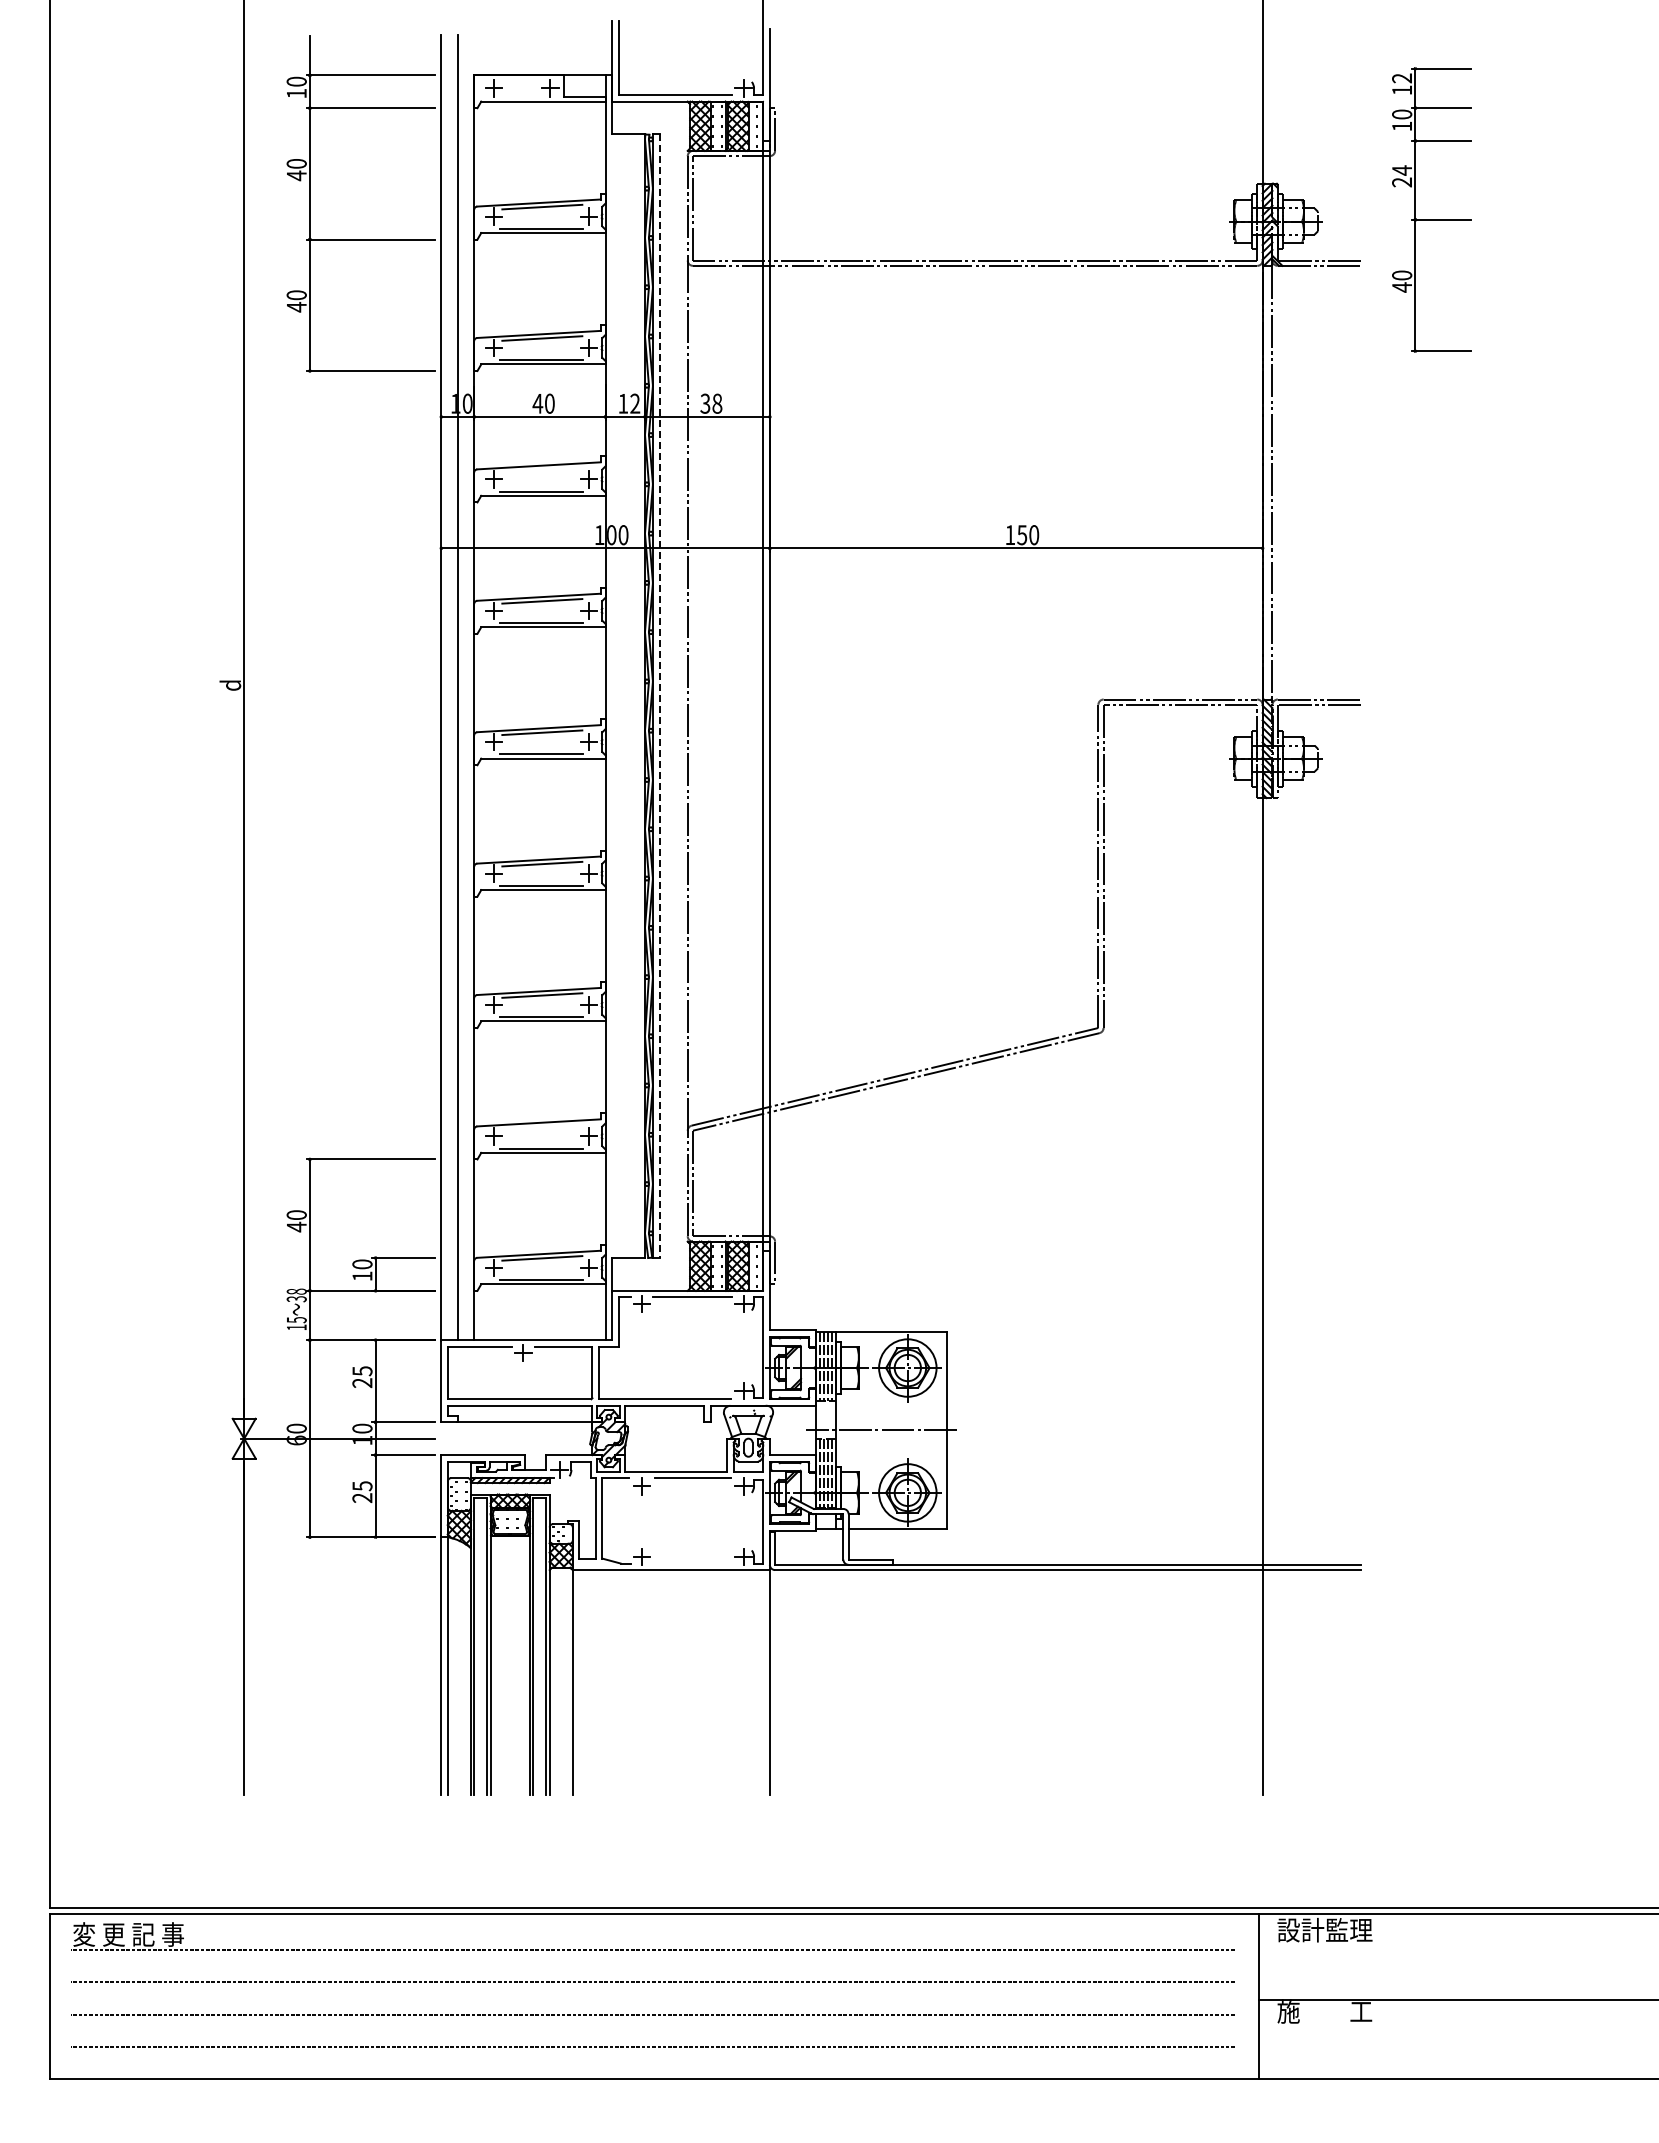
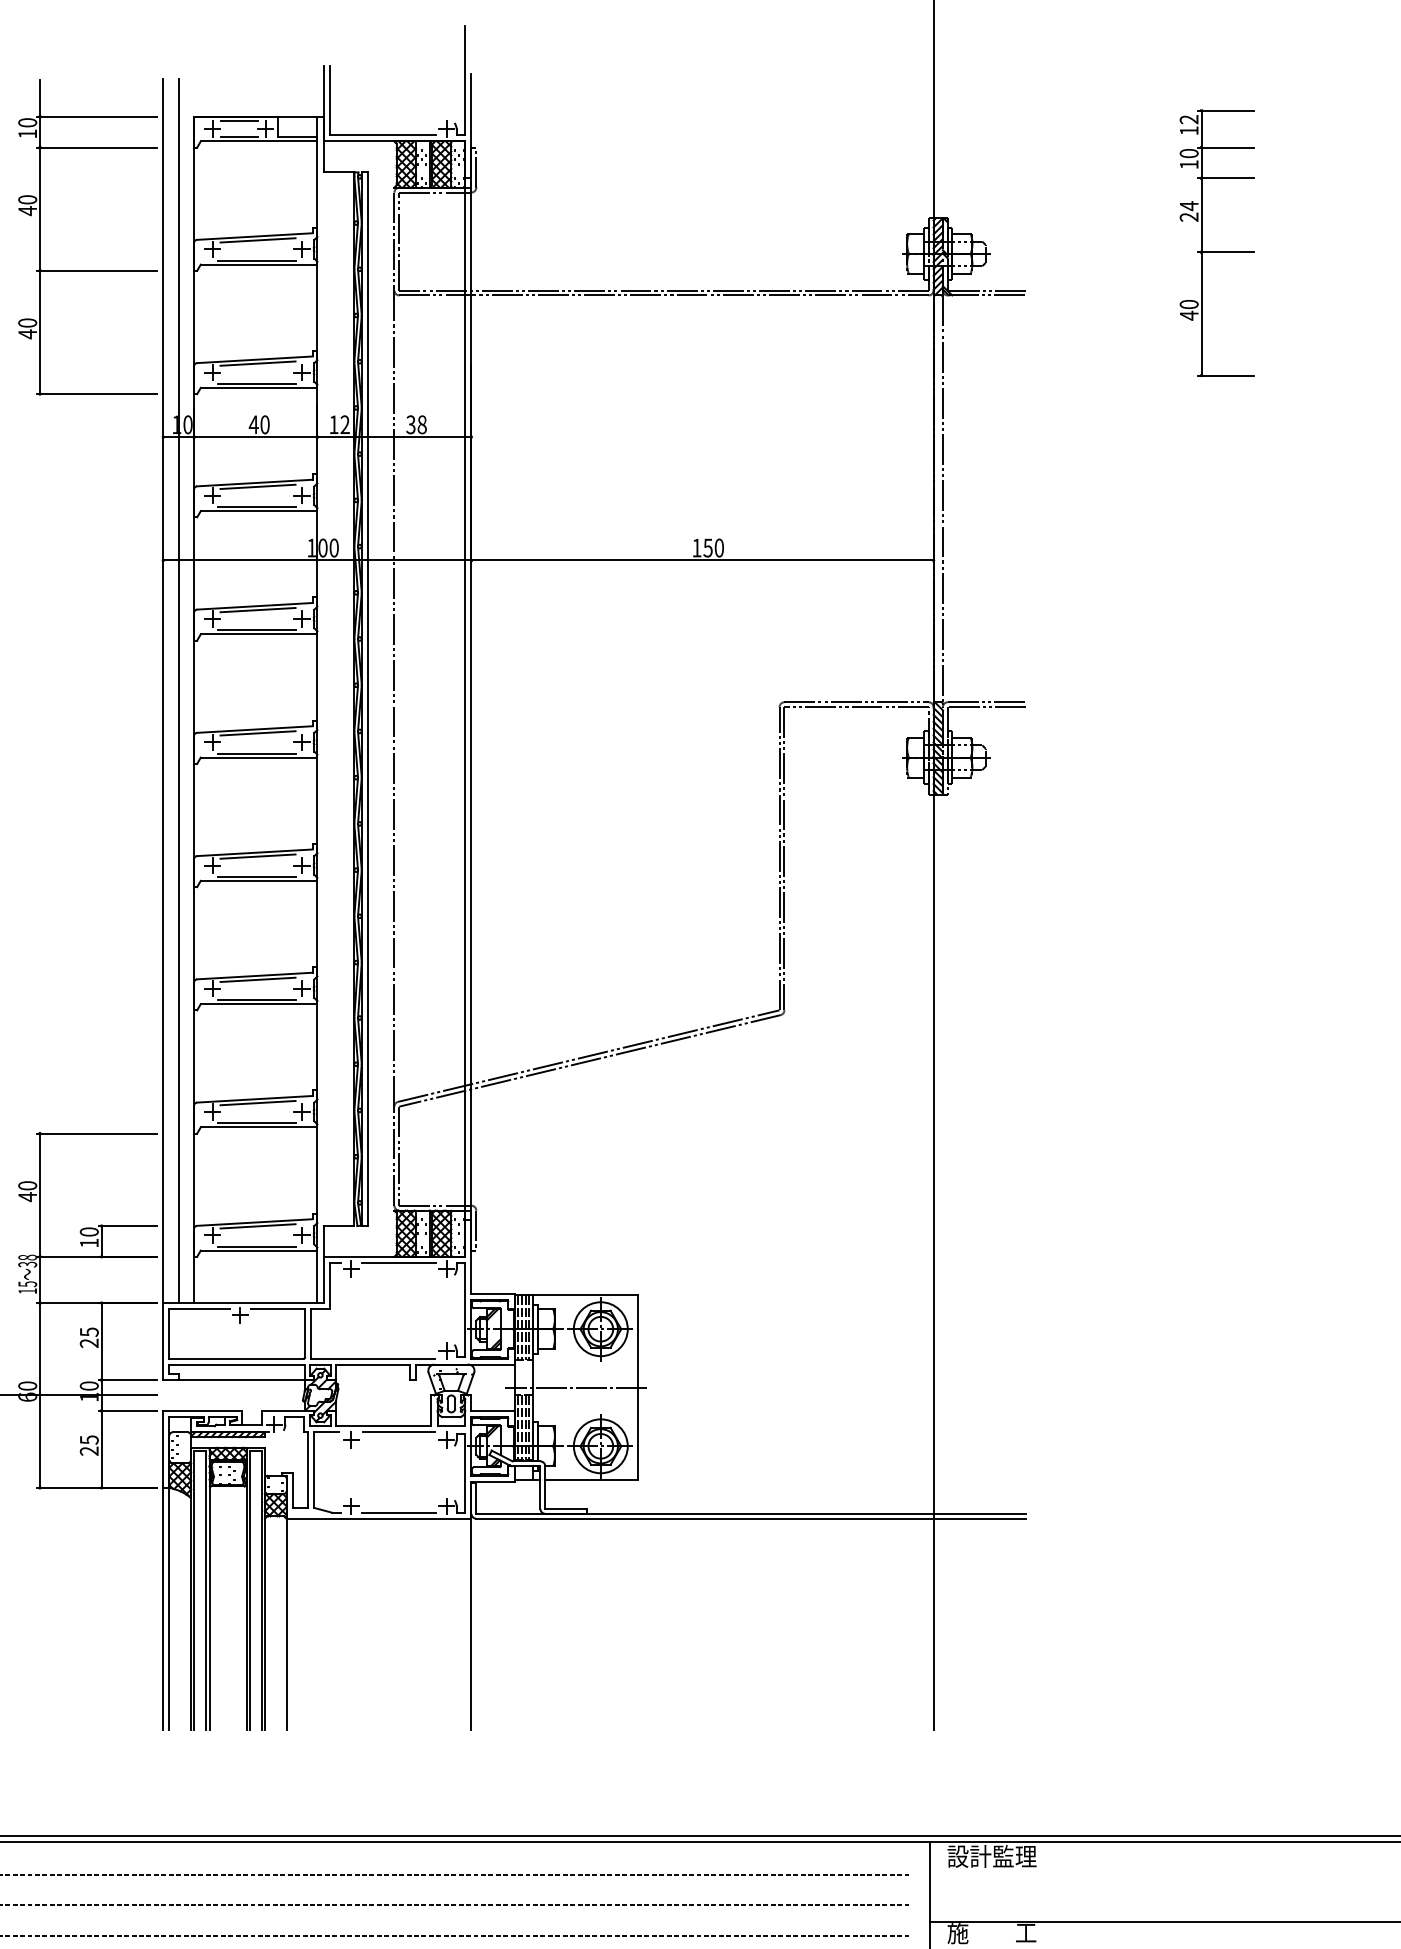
line: (521, 79) -> (238, 120), added
line: (521, 97) -> (238, 137), added
part: (1431, 219) -> (1216, 251), moved
line: (542, 469) -> (258, 486), added
line: (659, 696) -> (367, 699), dashed -> solid
line: (542, 1126) -> (258, 1102), added
line: (692, 1563) -> (398, 1512), added

